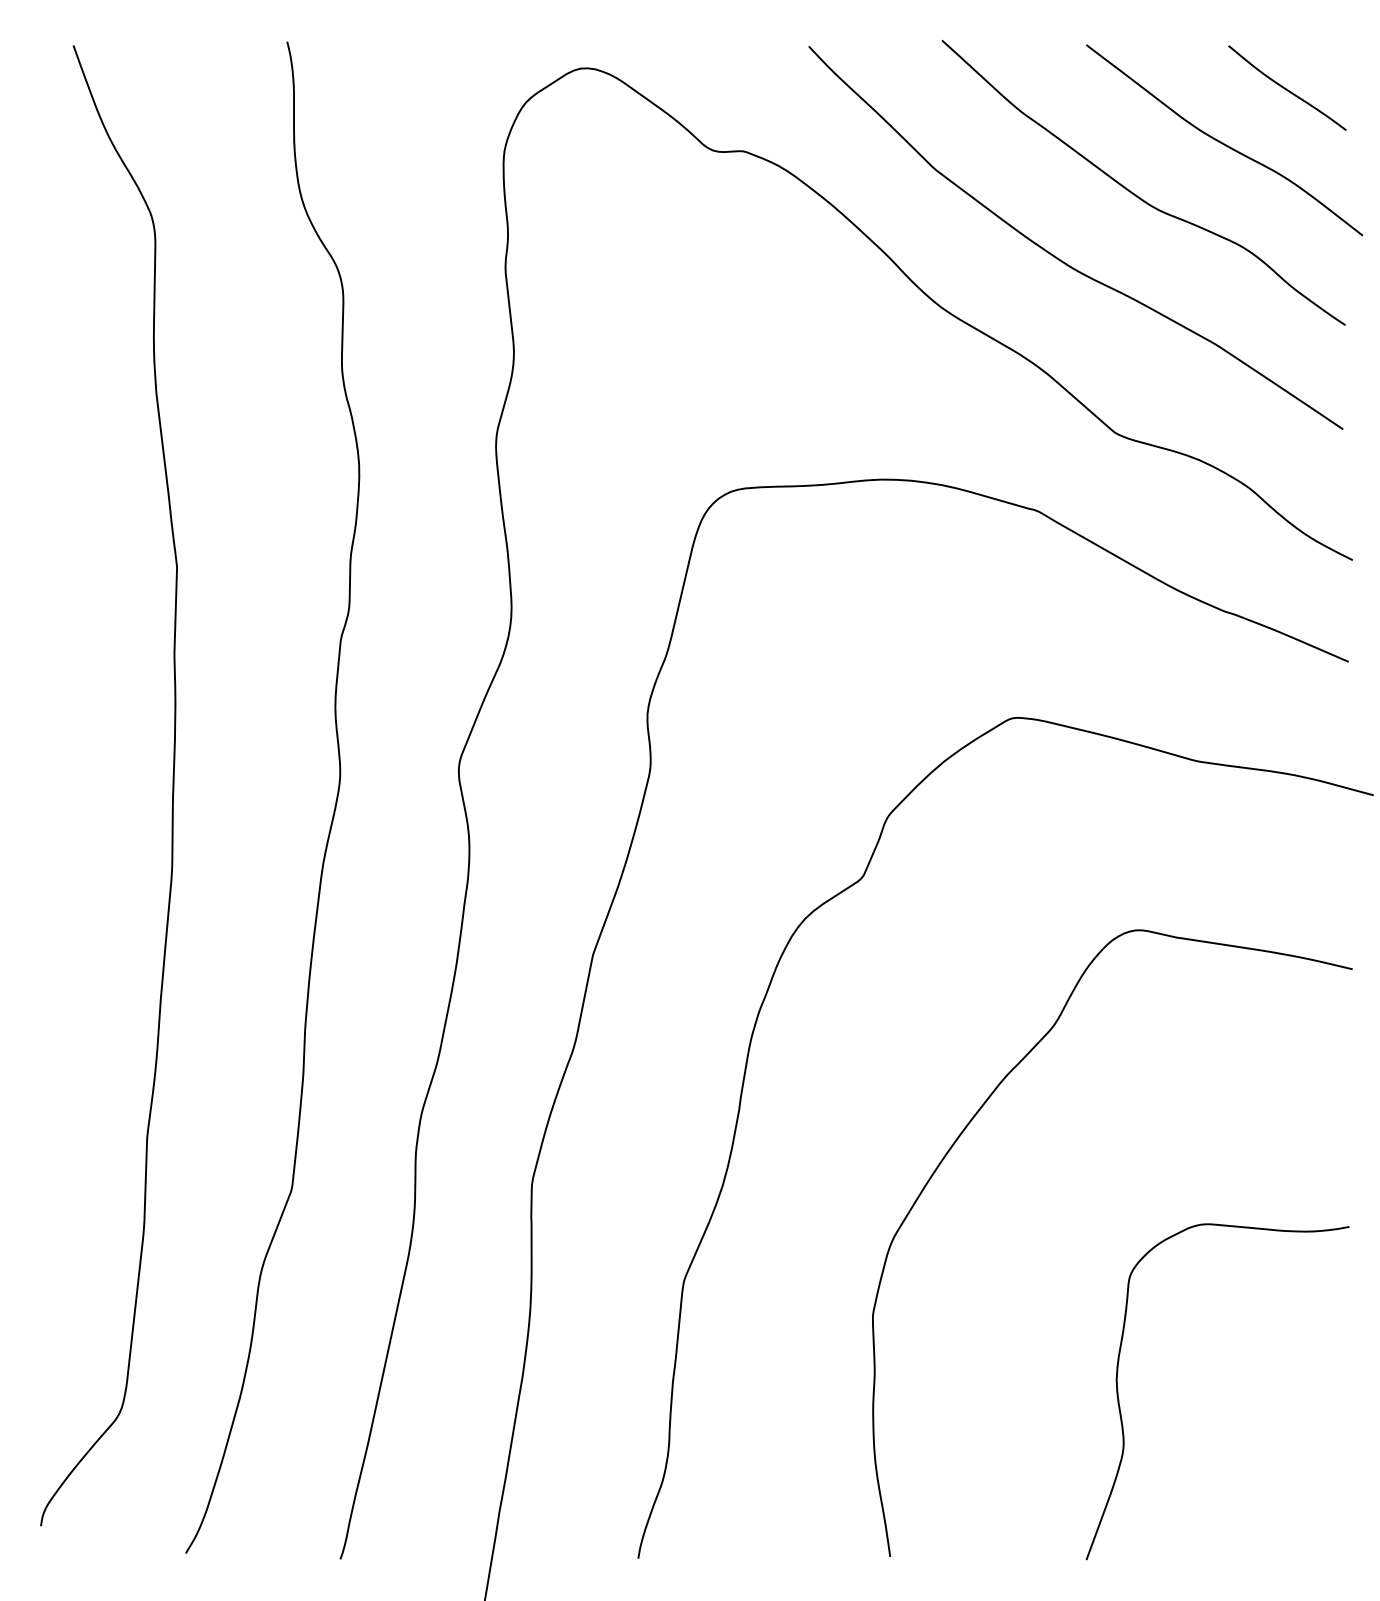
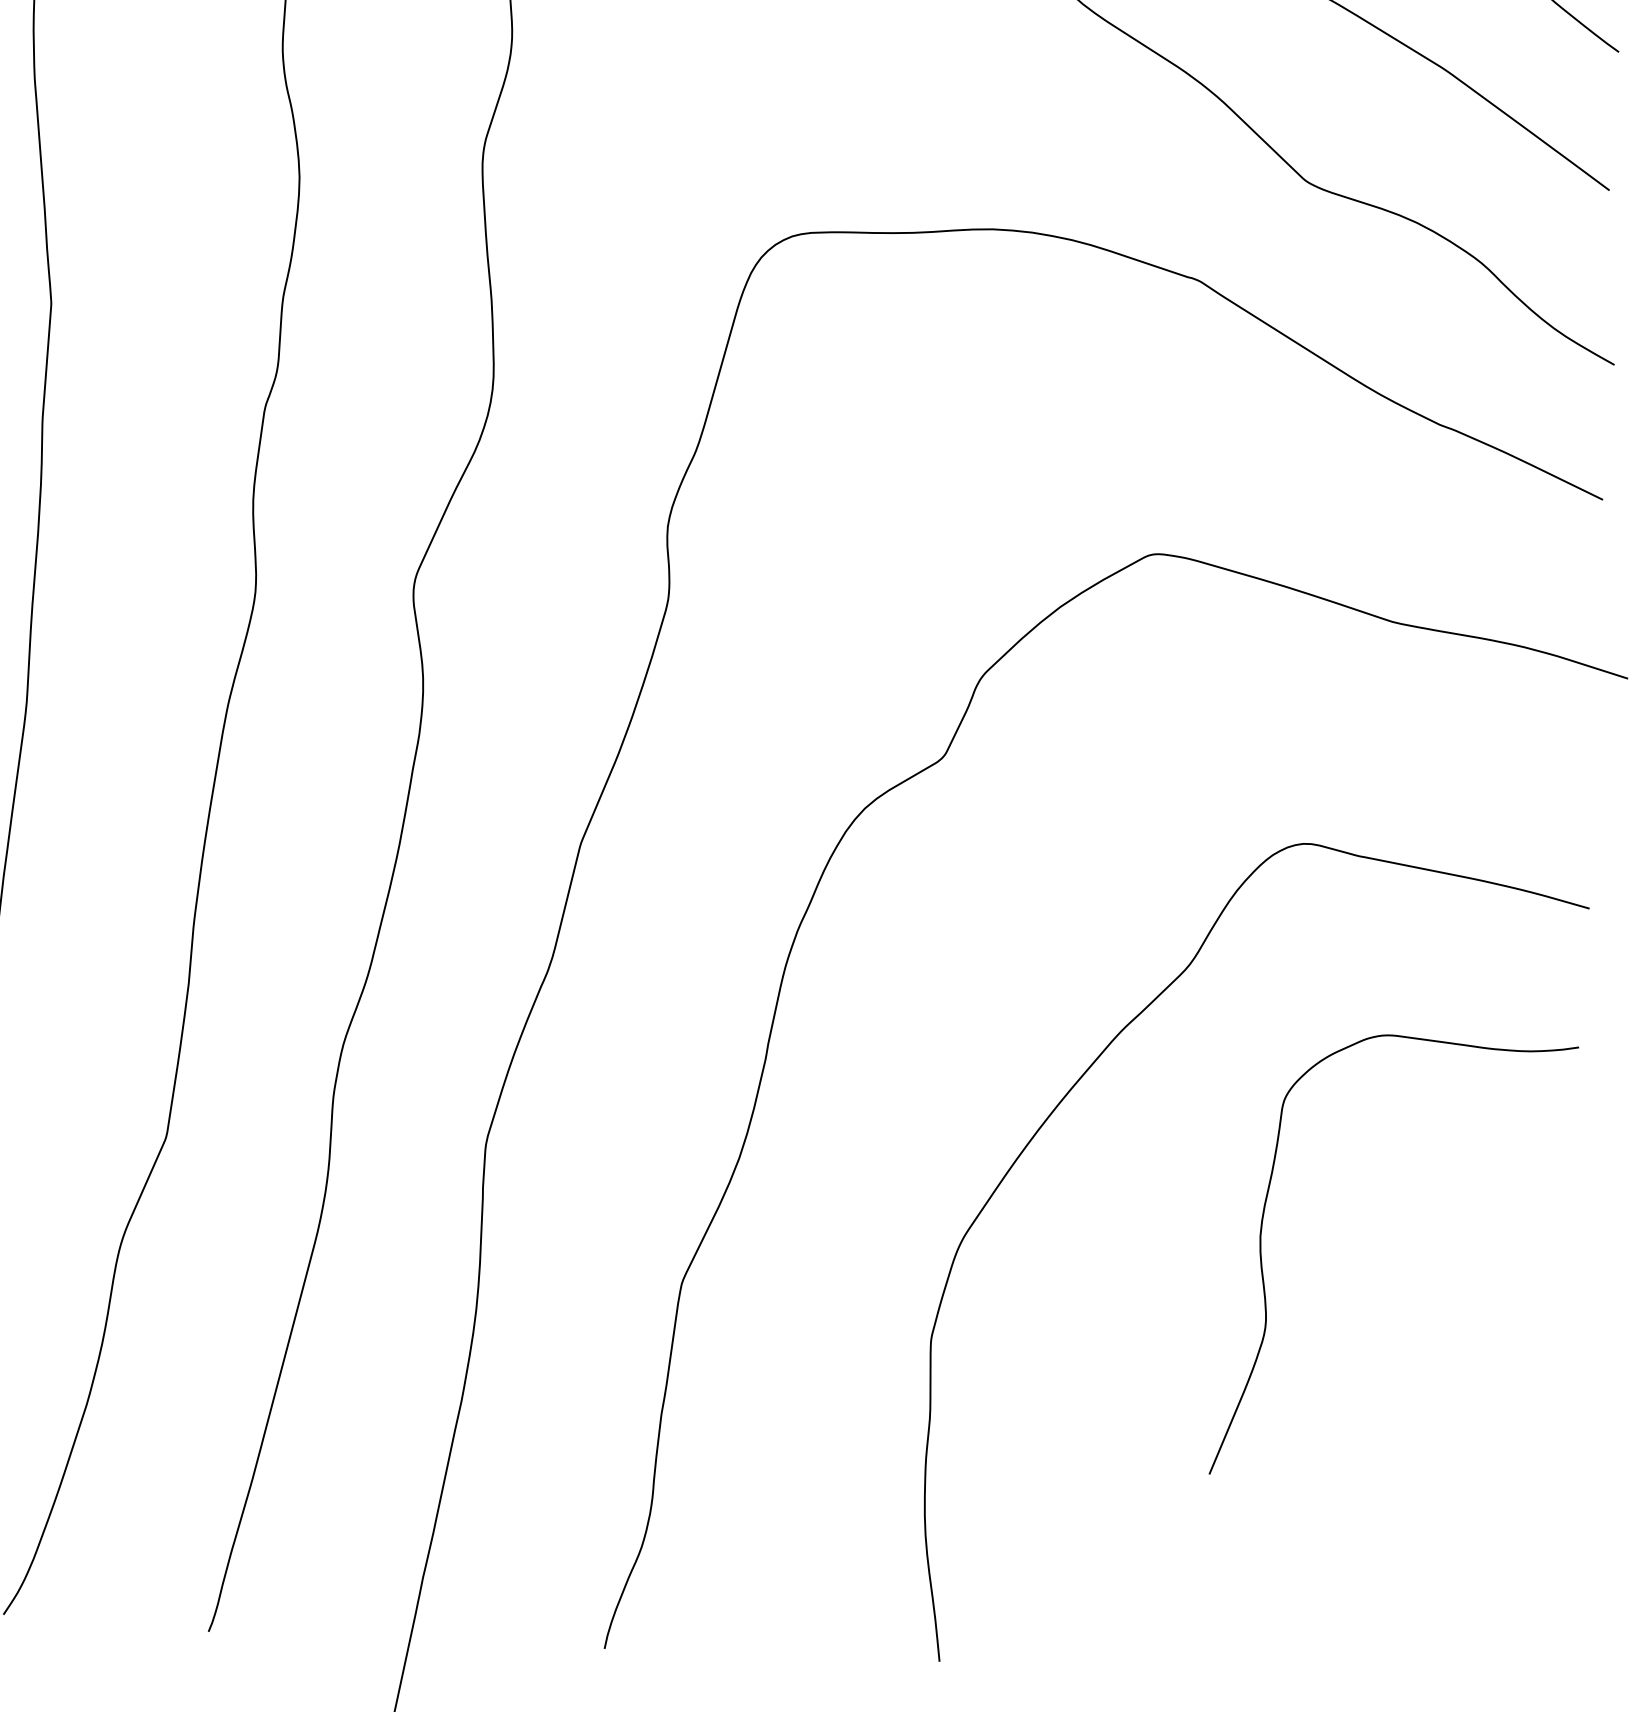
curve: (1120, 1406) -> (1263, 1272), moved

